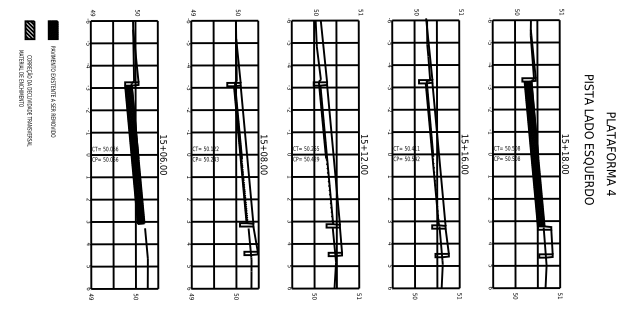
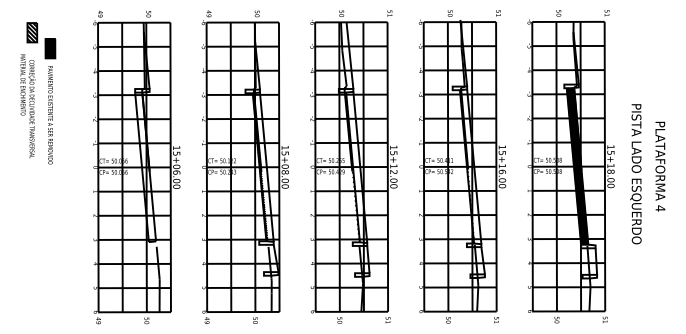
part: (53, 79) -> (50, 101), moved
text: (588, 140) -> (635, 174), moved
hatch: (134, 154) -> (145, 167), removed

